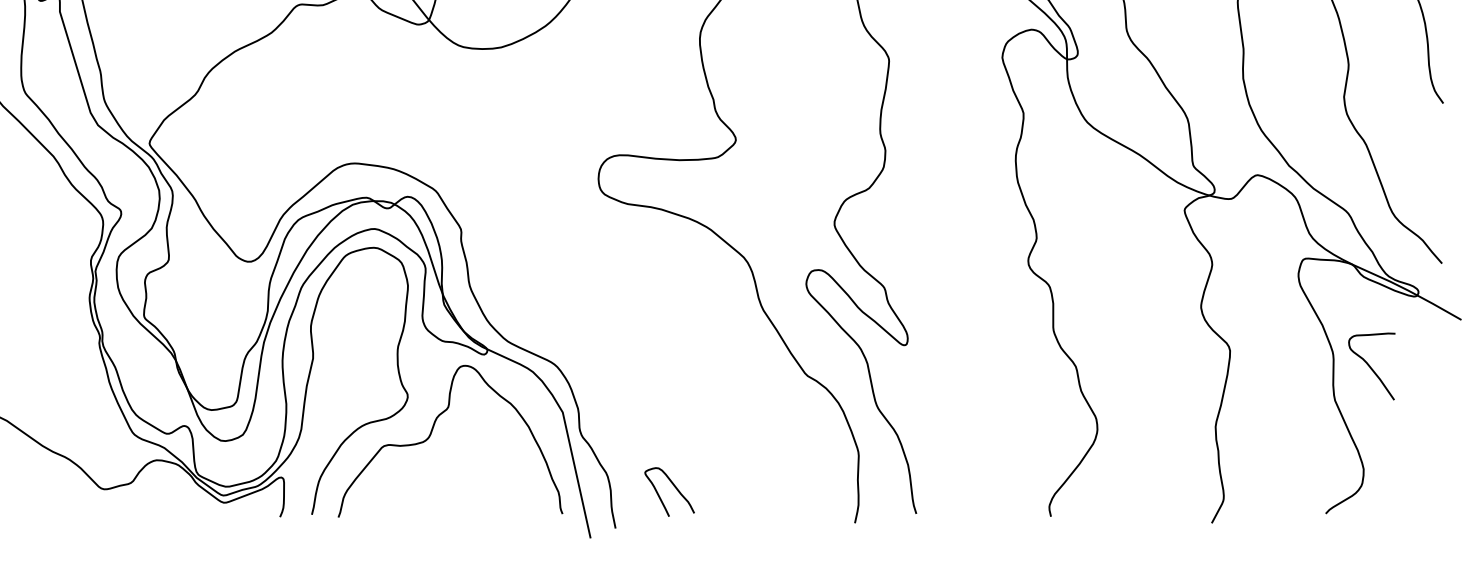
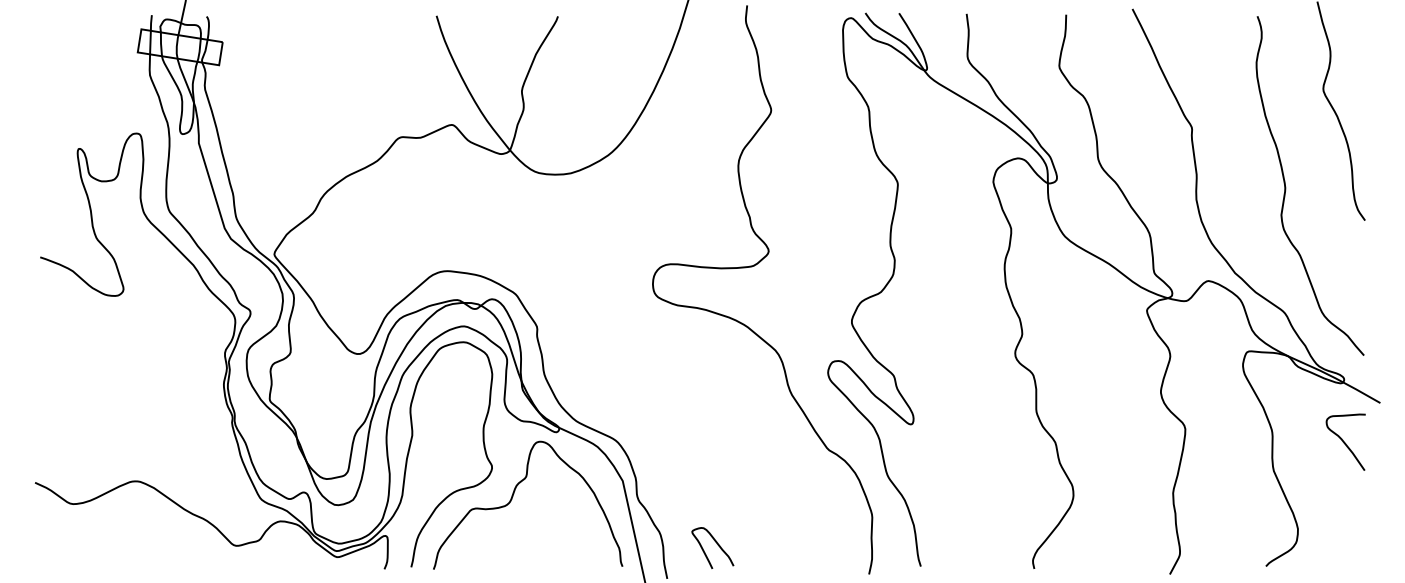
curve: (1370, 365) -> (1344, 441), moved

